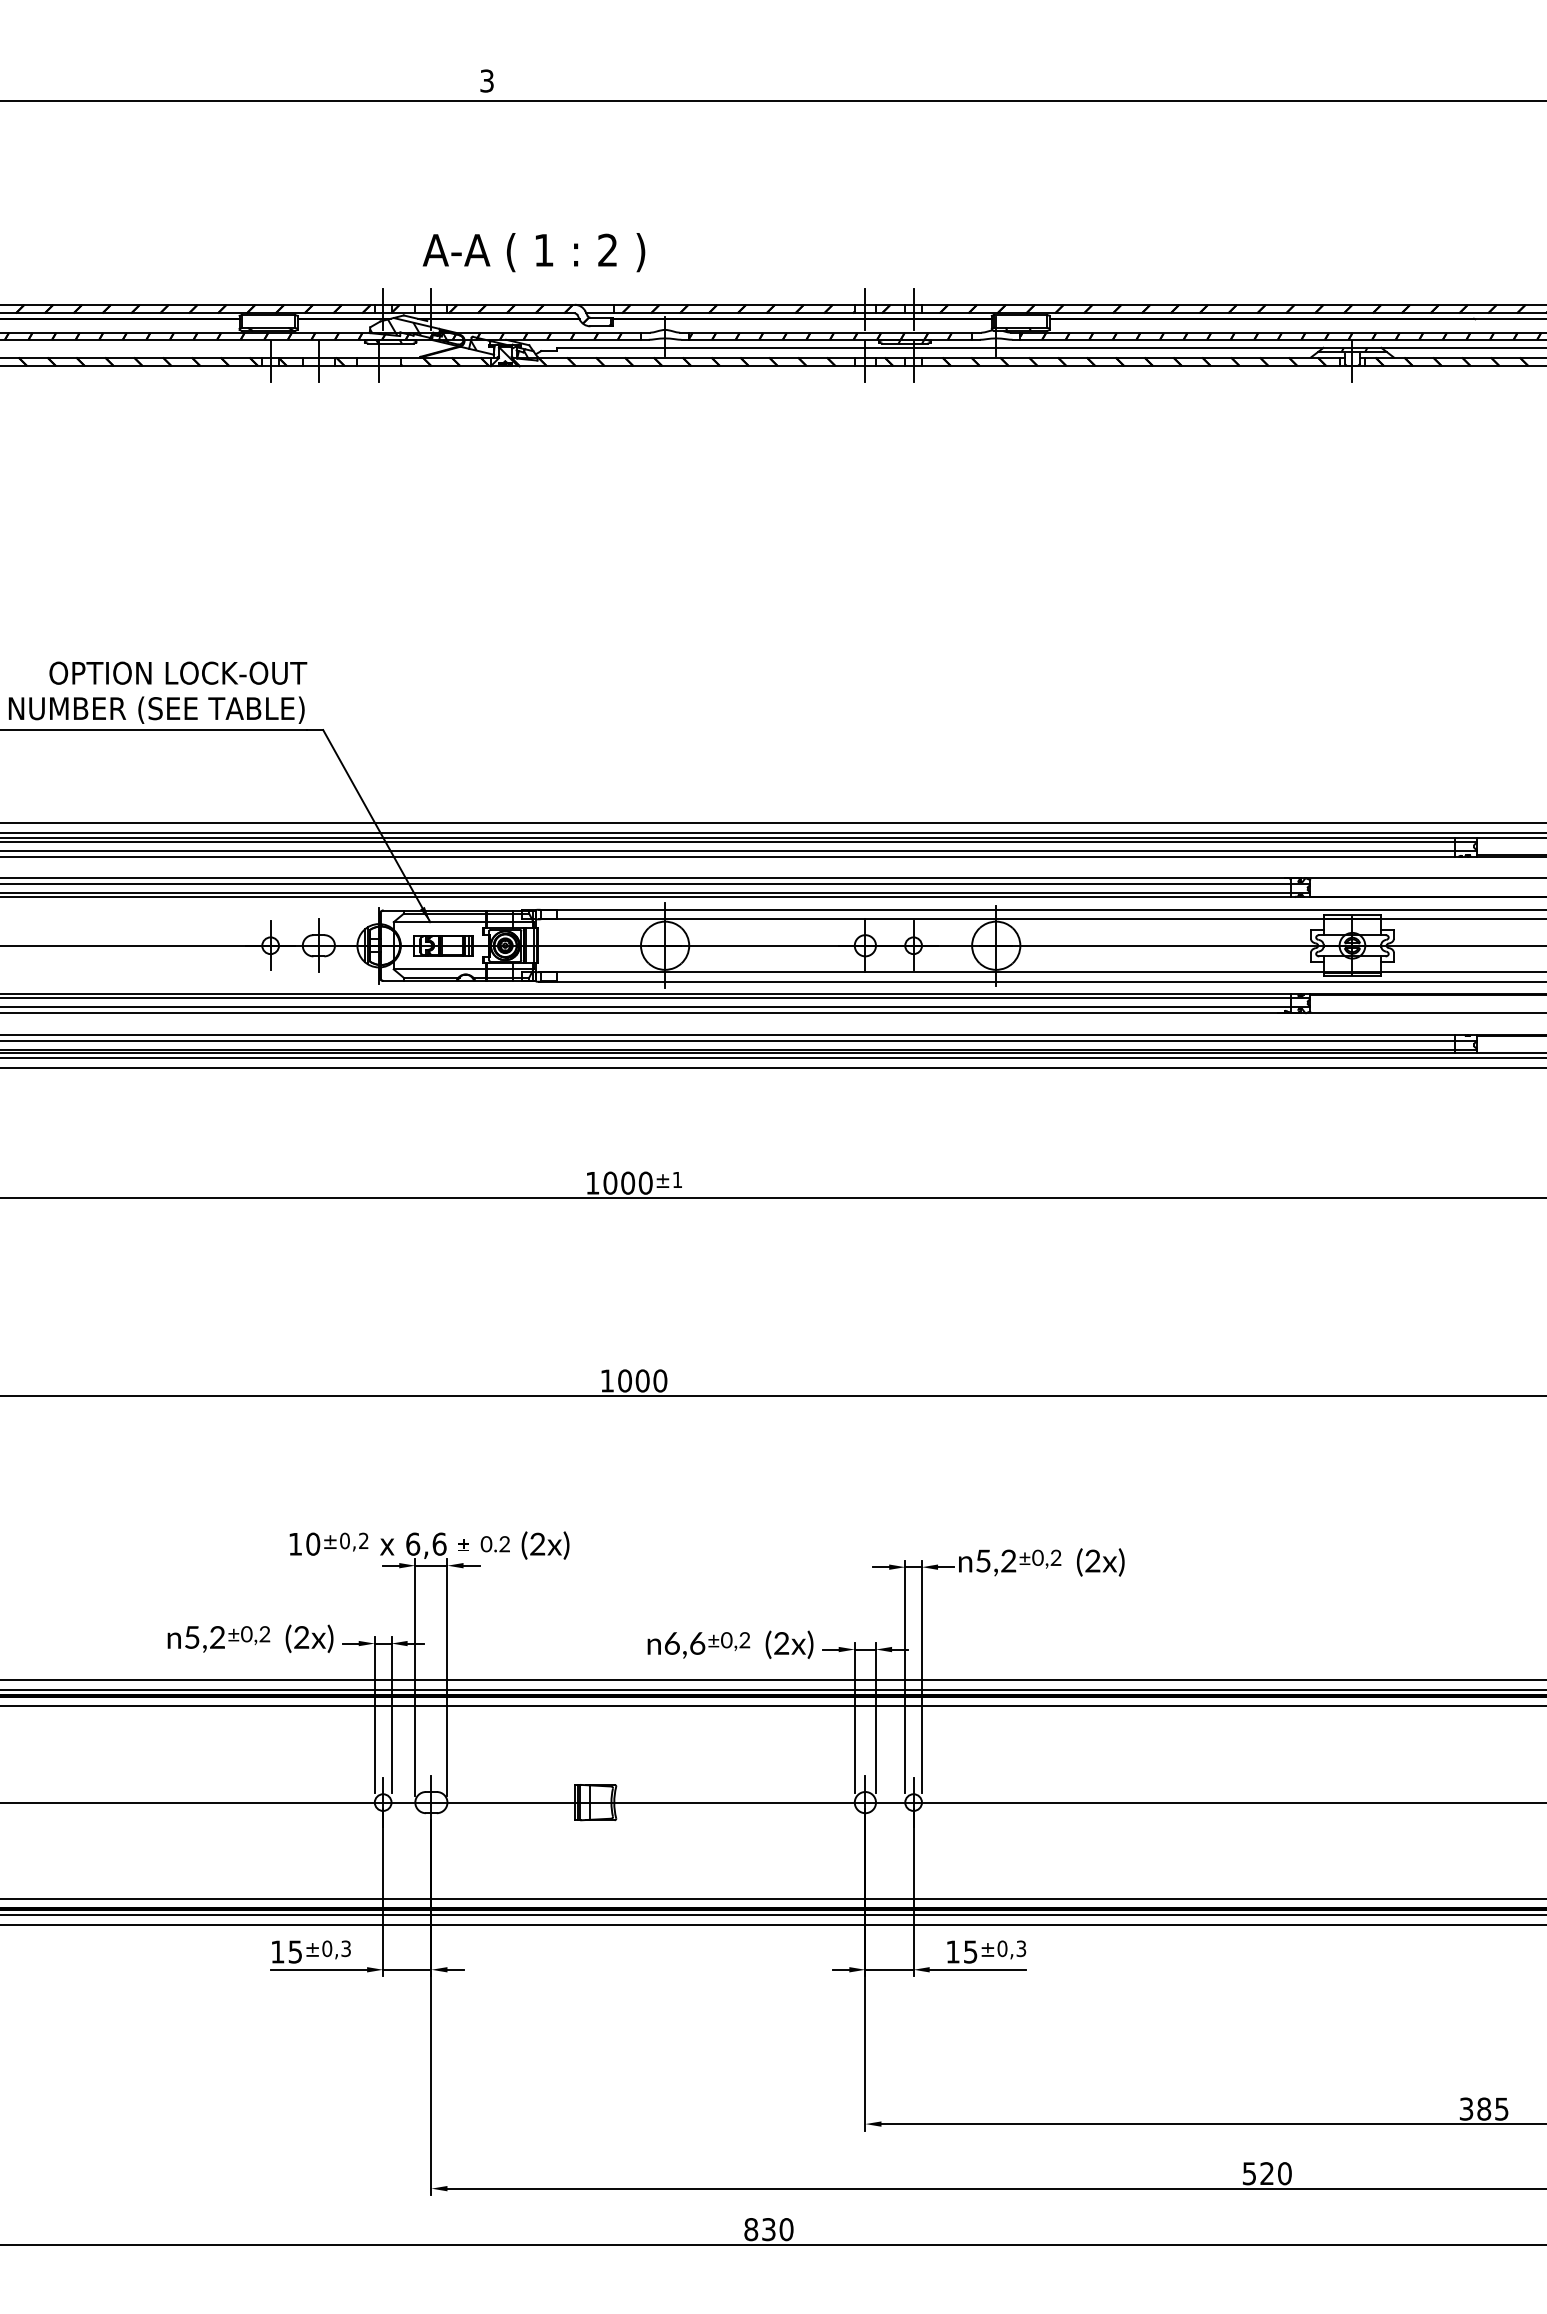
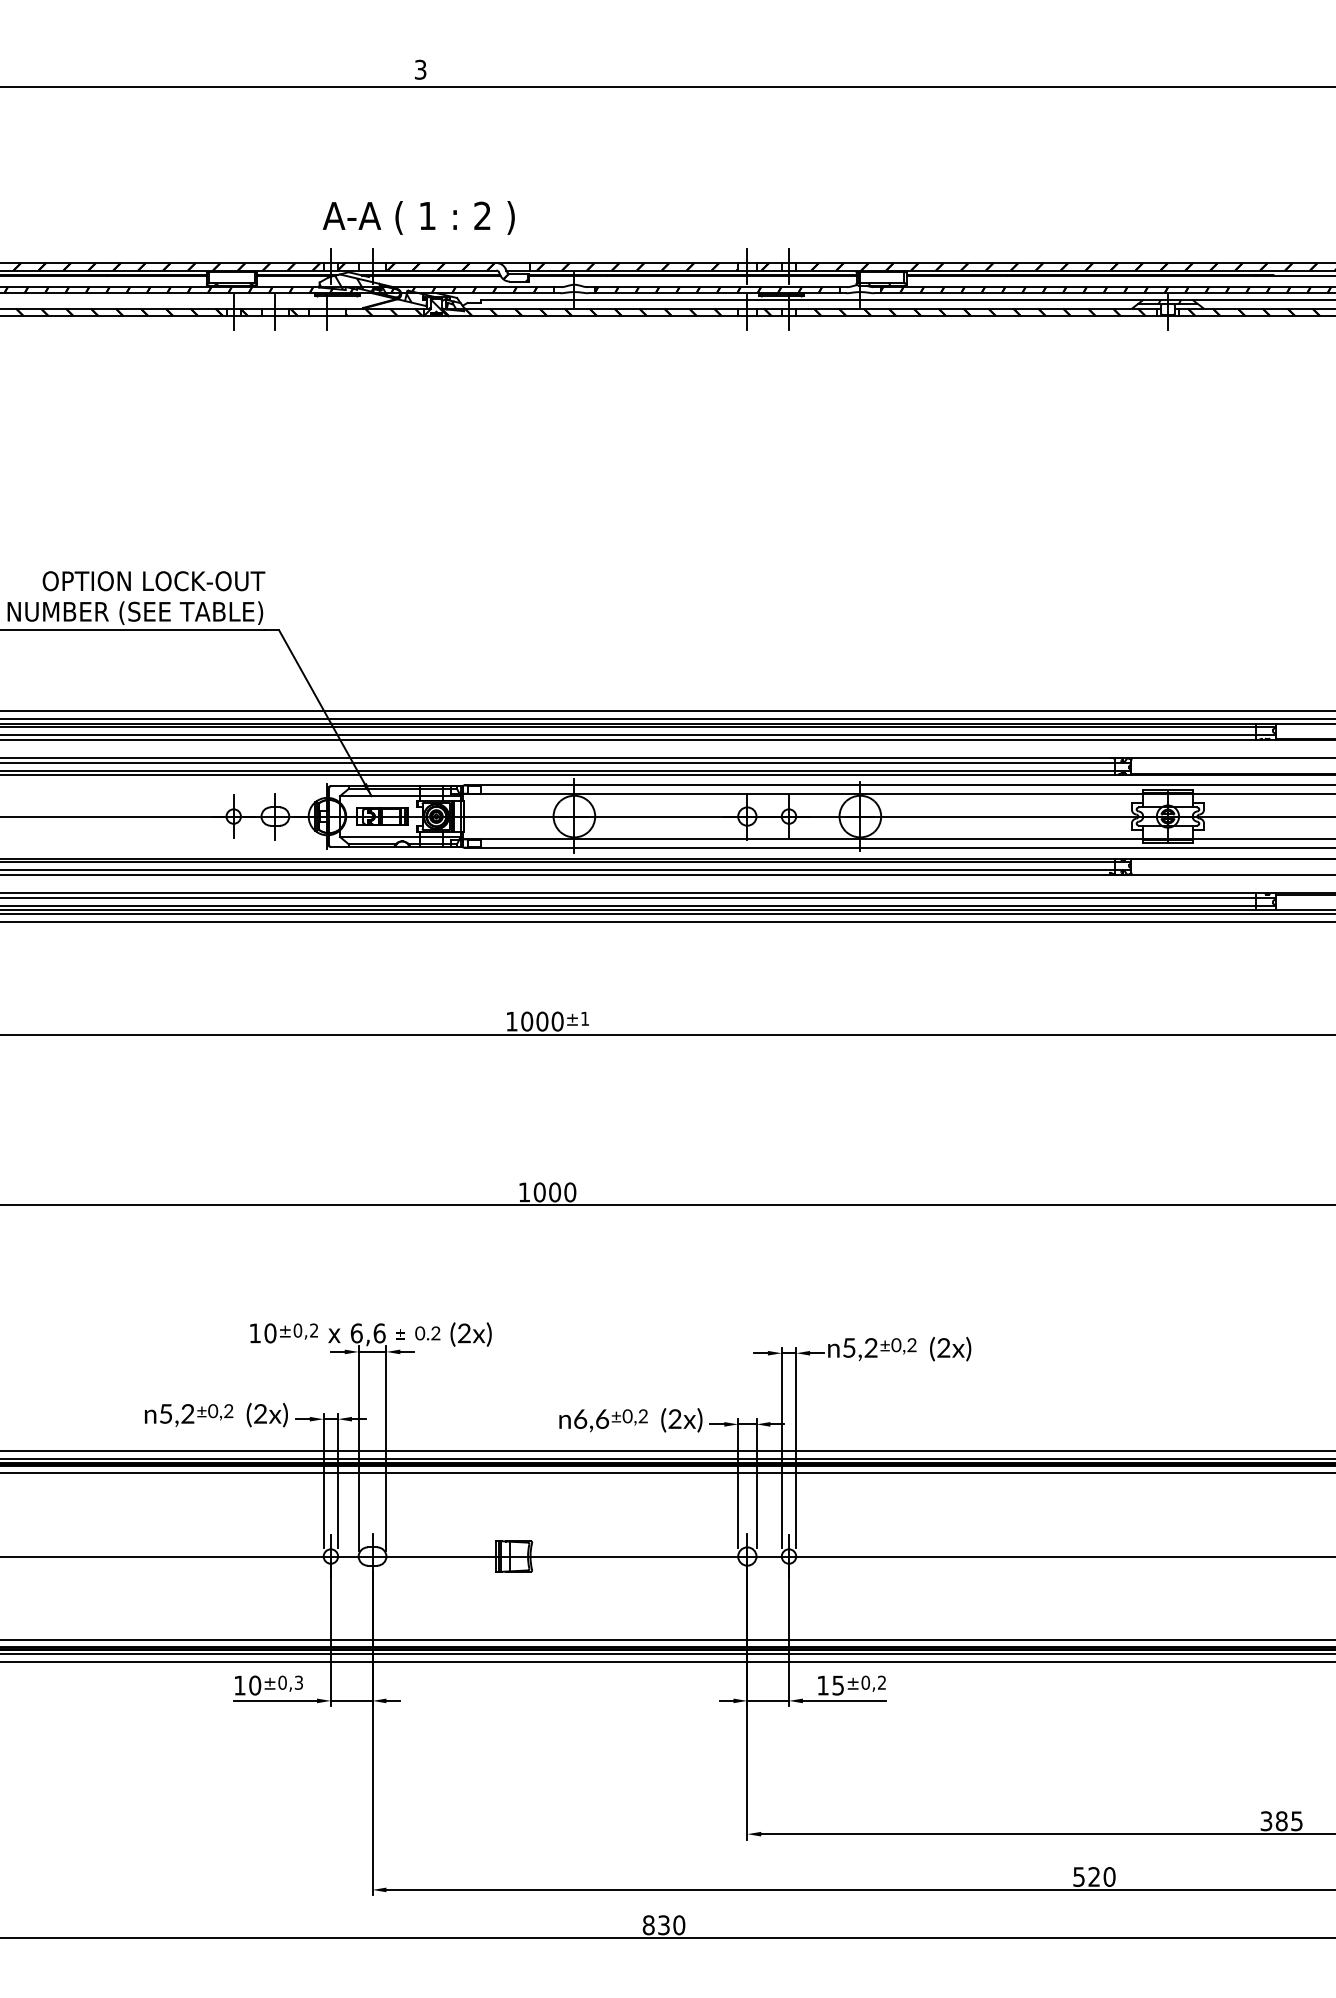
text: (533, 252) -> (418, 217), moved
text: (1021, 1949) -> (882, 1683), ±0,3 -> ±0,2
text: (295, 1951) -> (255, 1685), 15 -> 10

